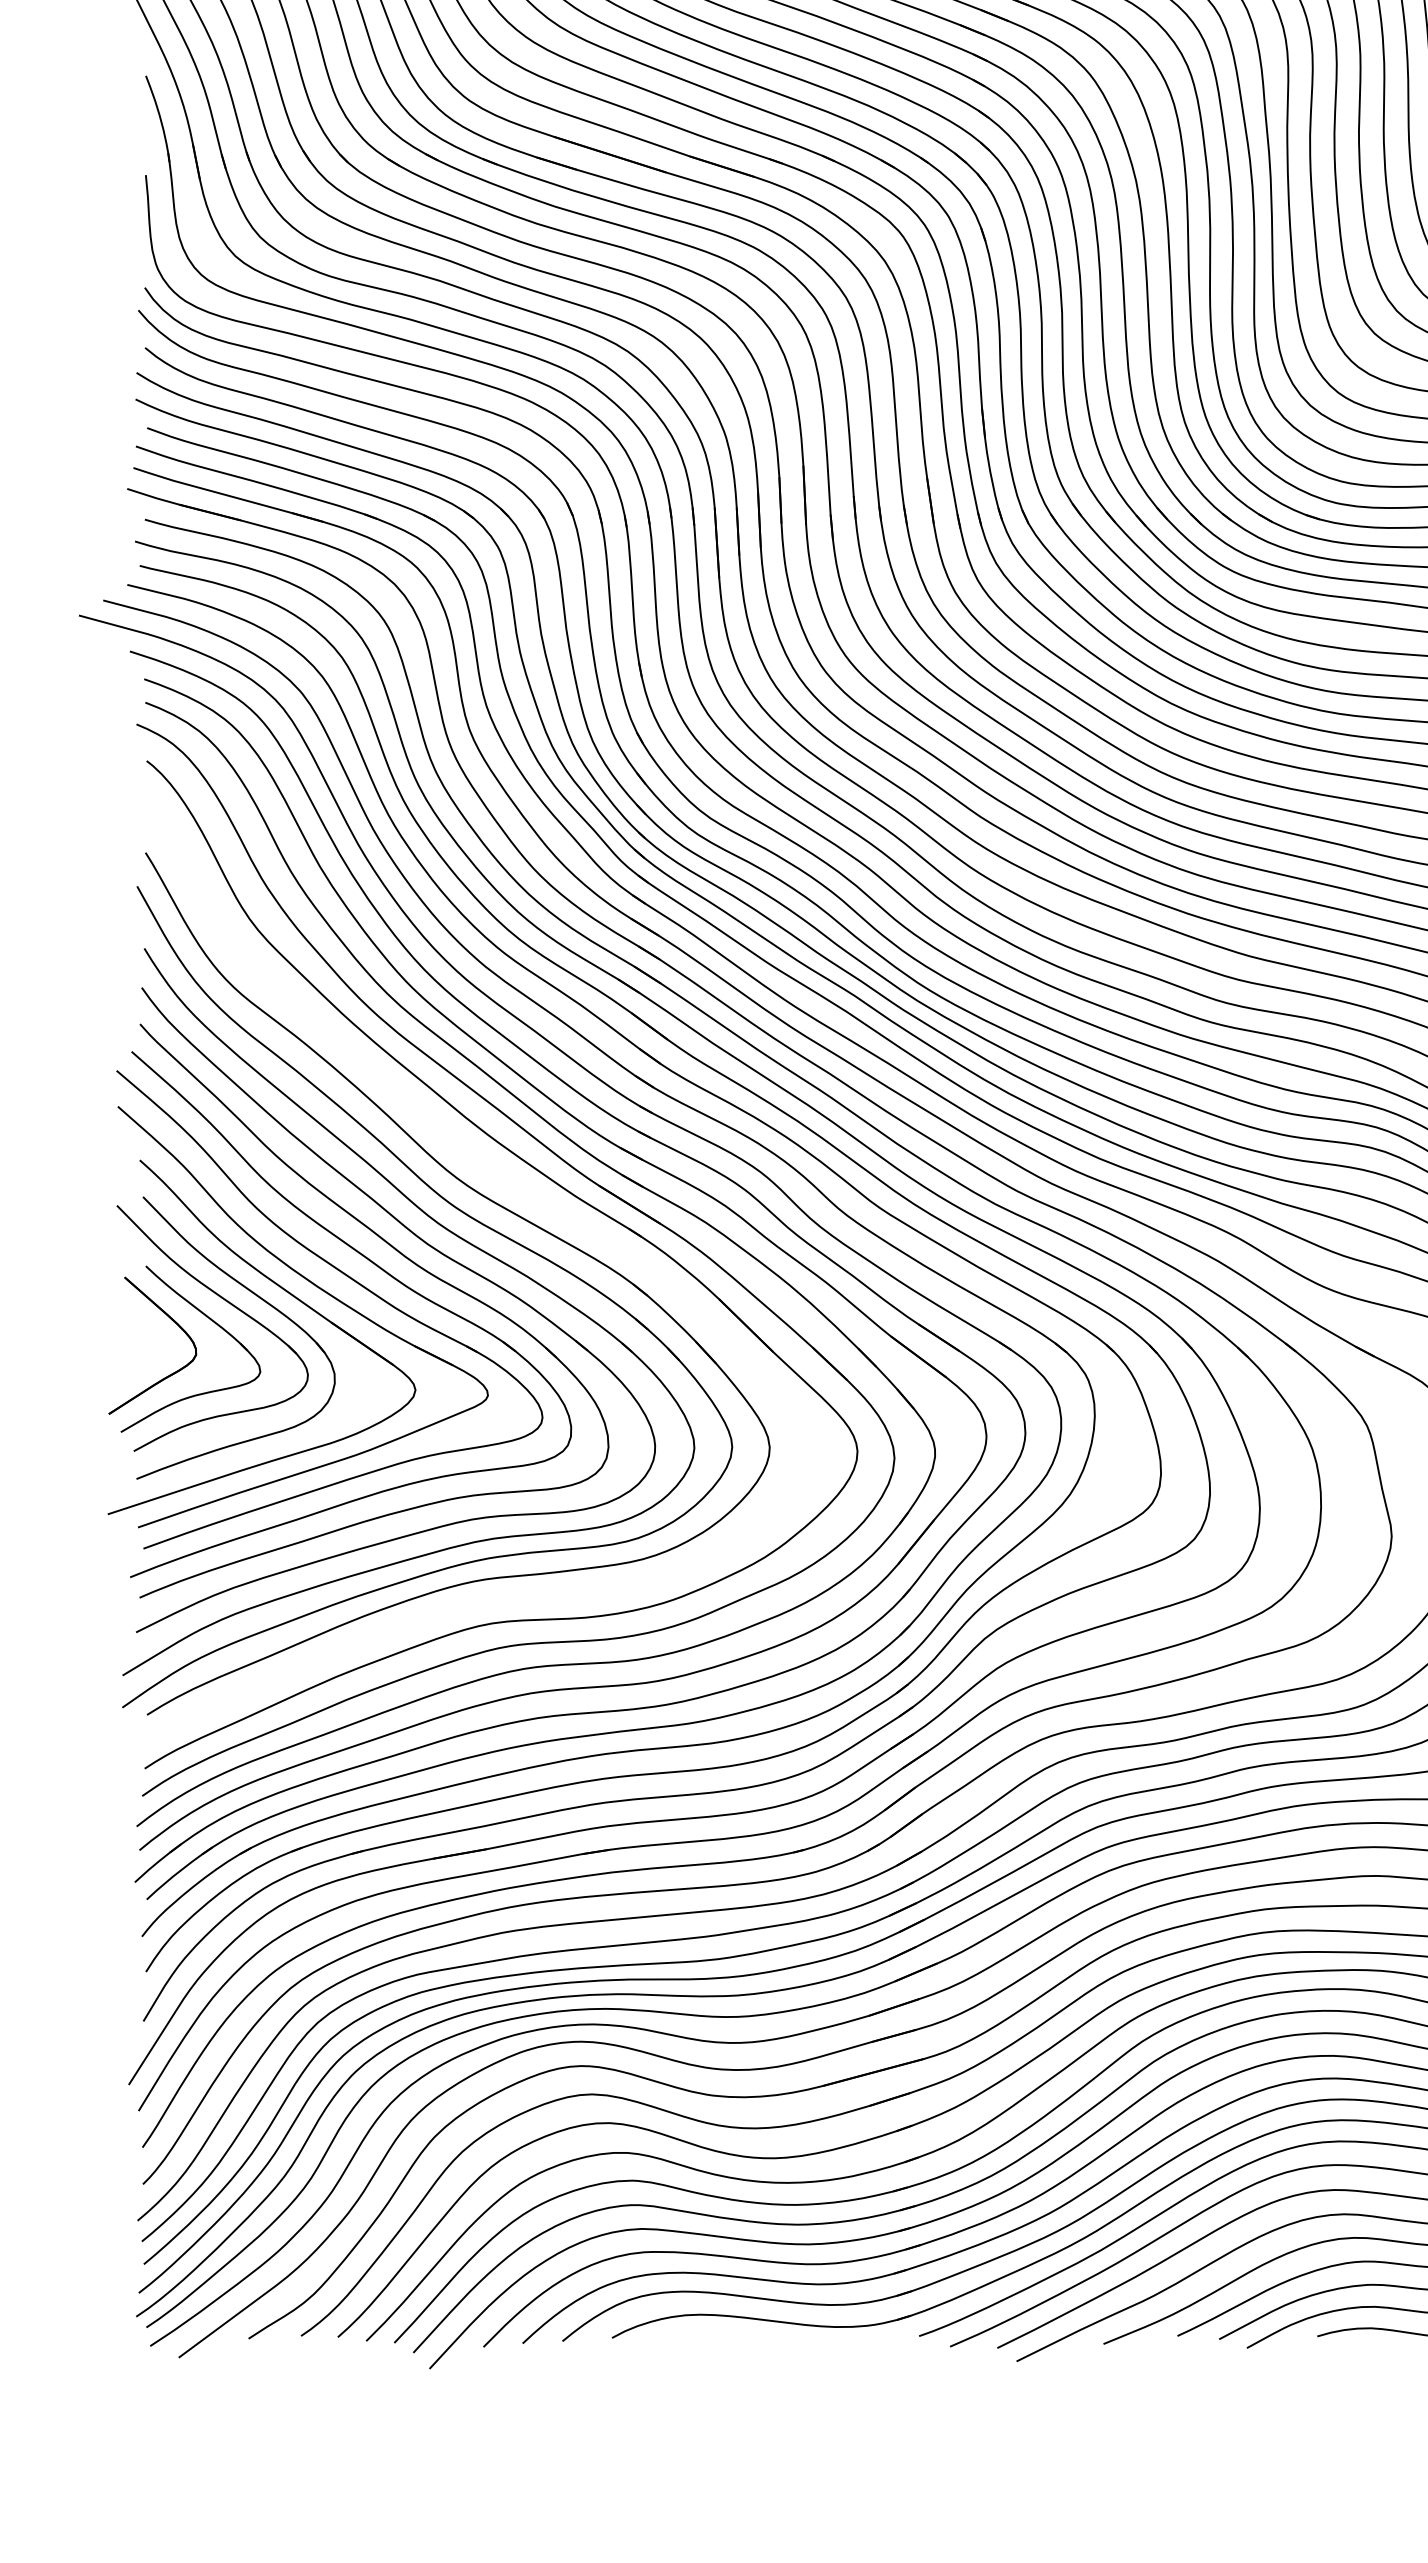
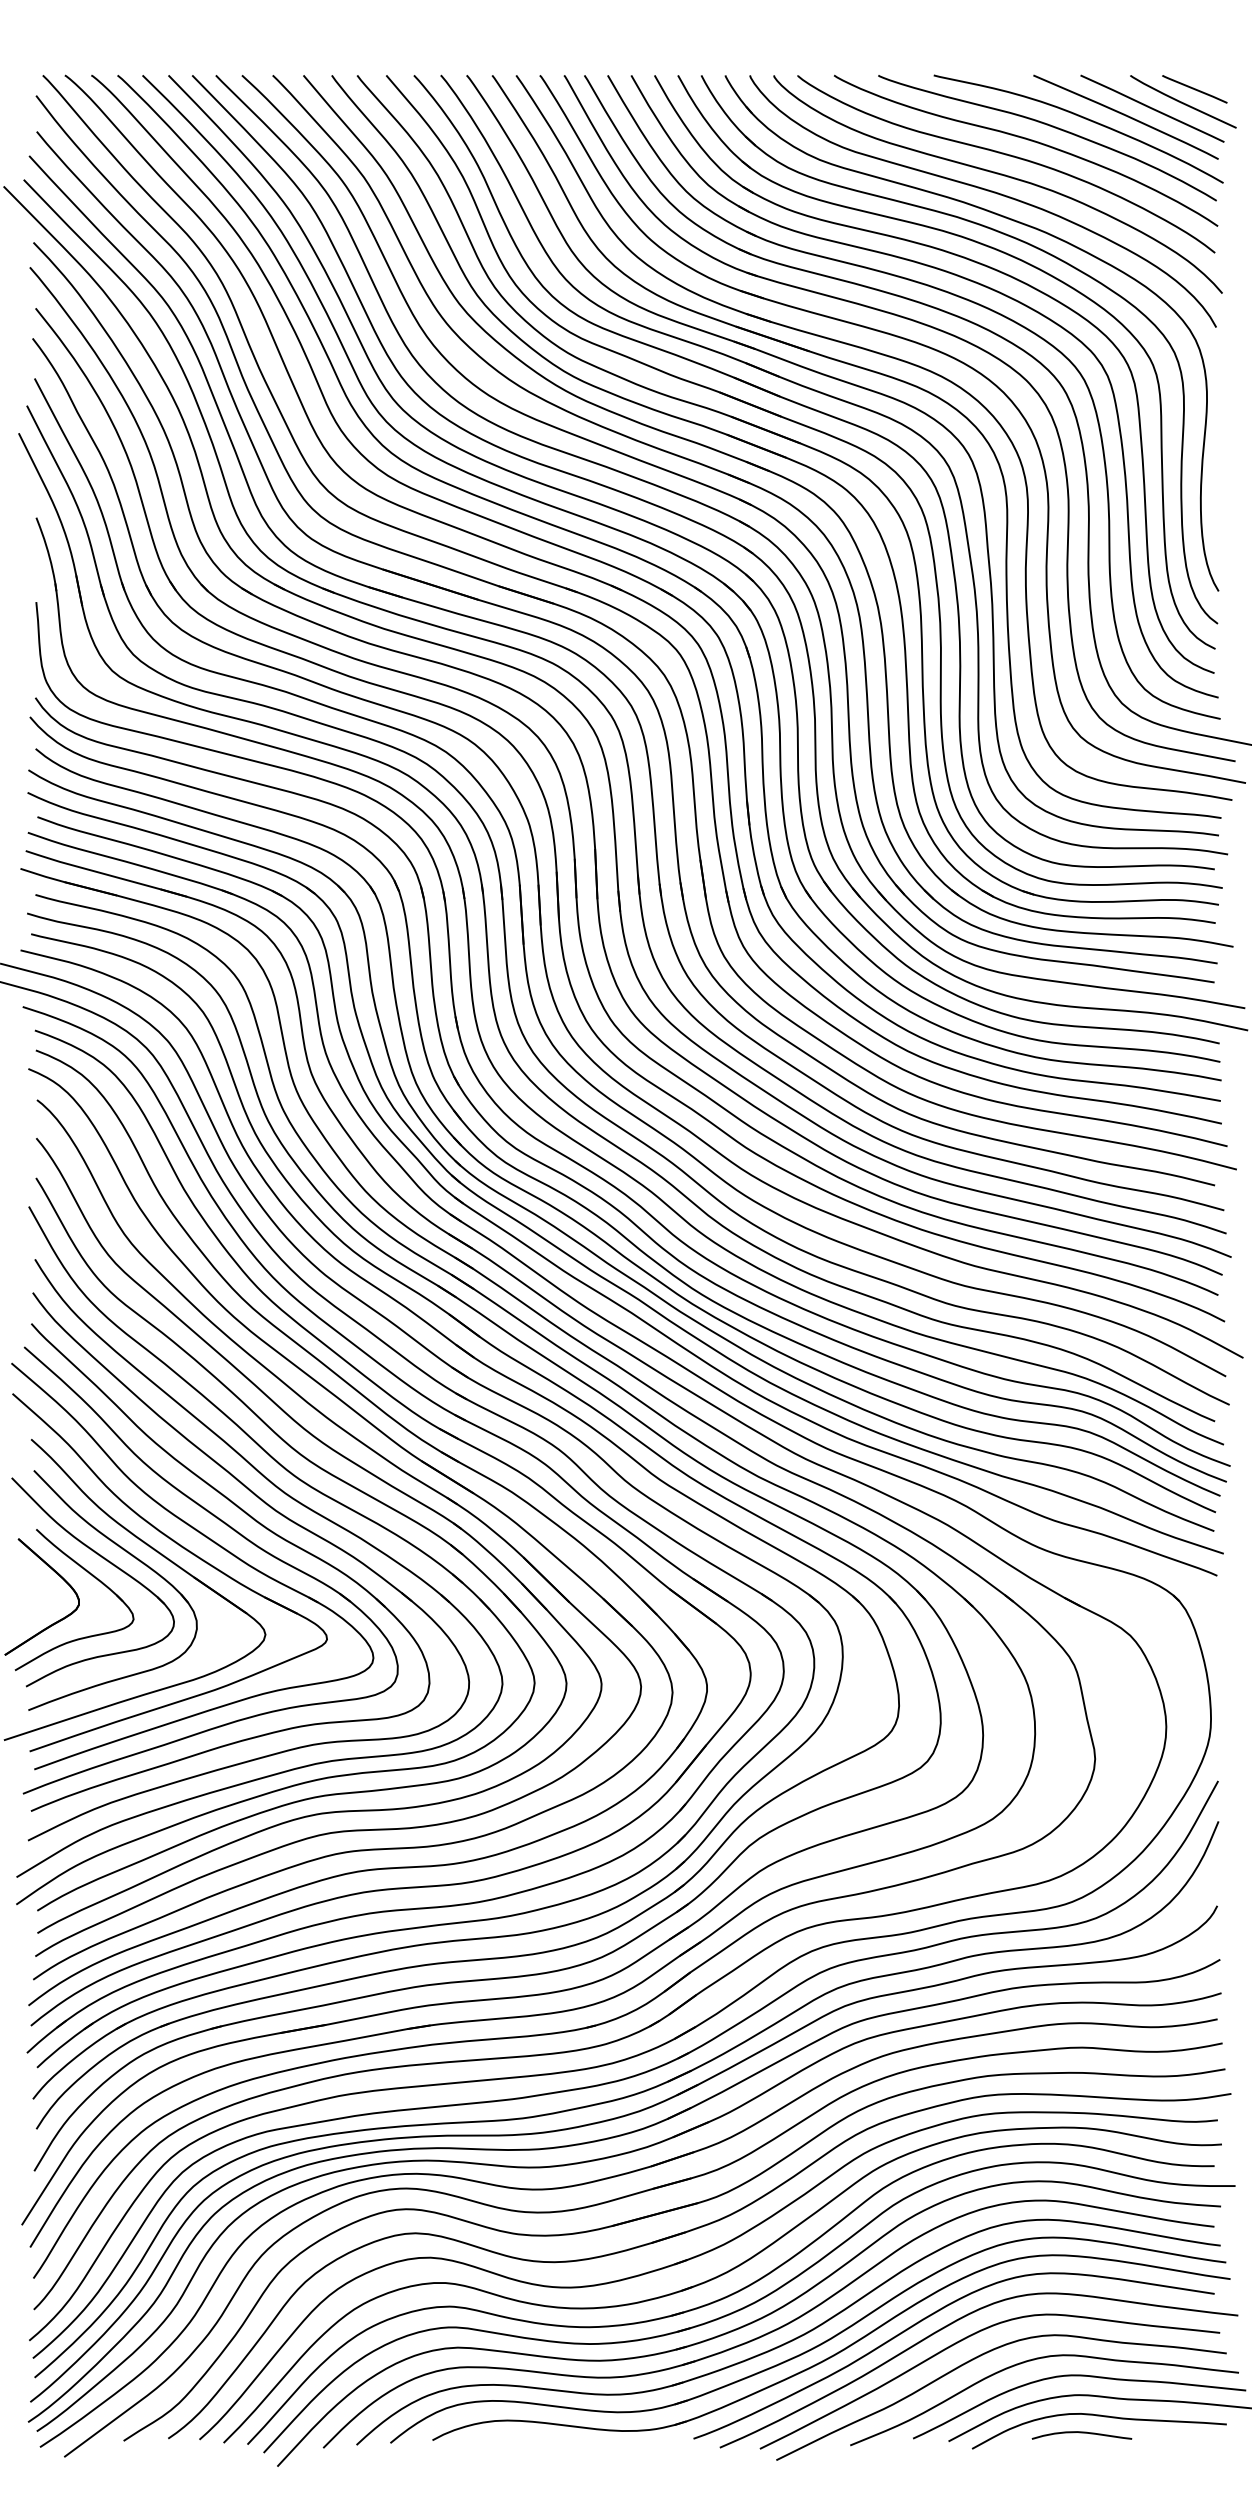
part: (523, 1192) -> (357, 1466), added

